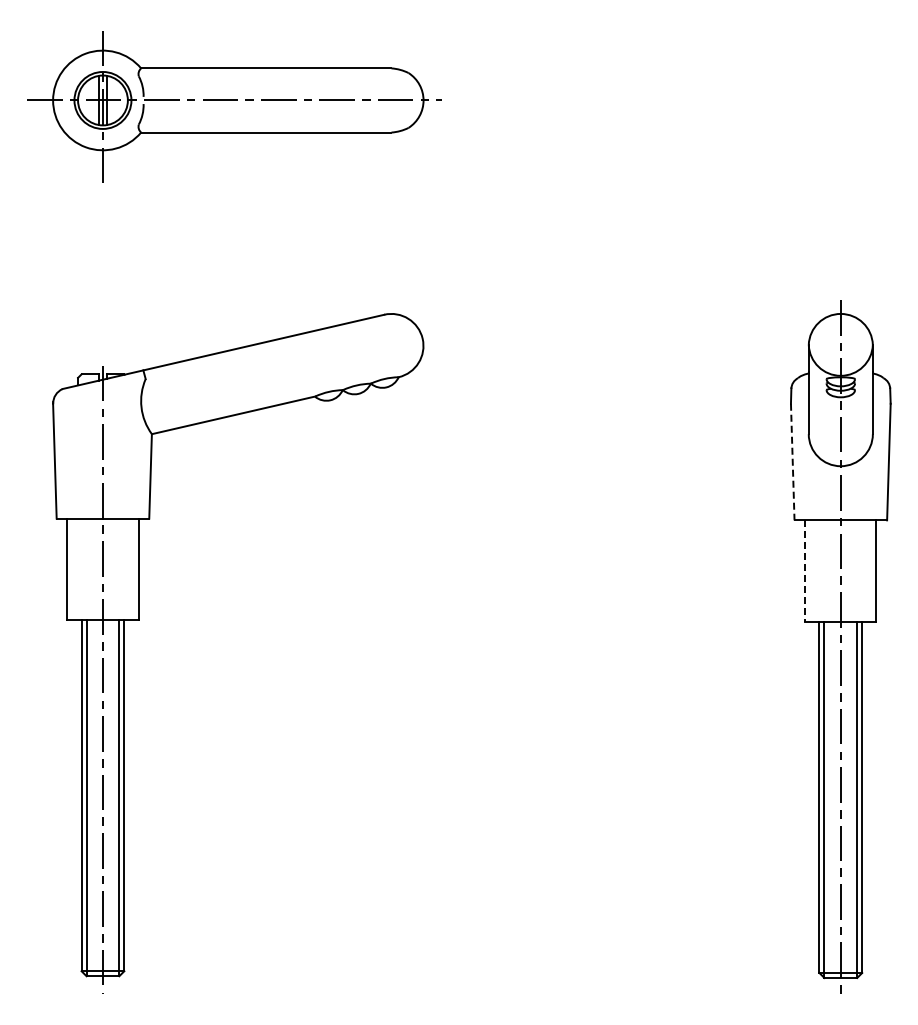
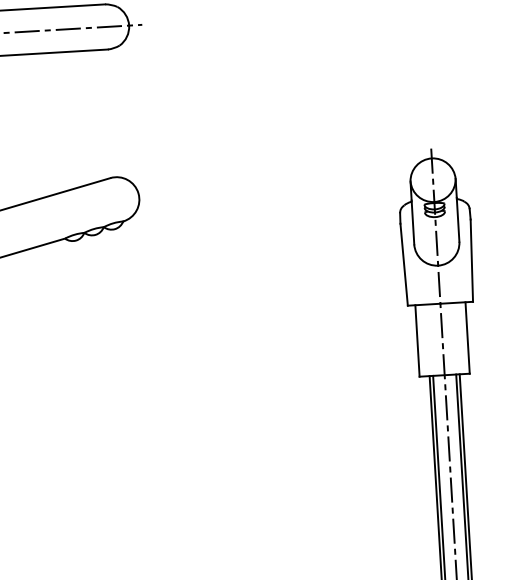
line: (792, 462) -> (403, 265), dashed -> solid
line: (805, 571) -> (417, 341), dashed -> solid

